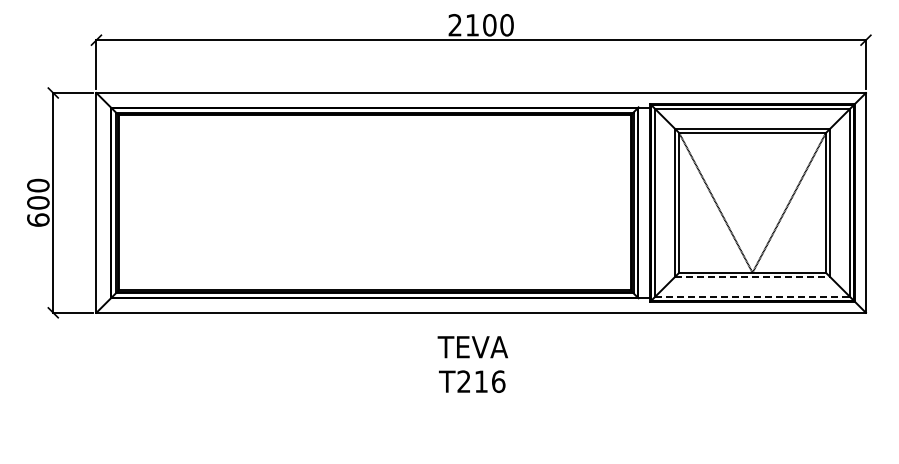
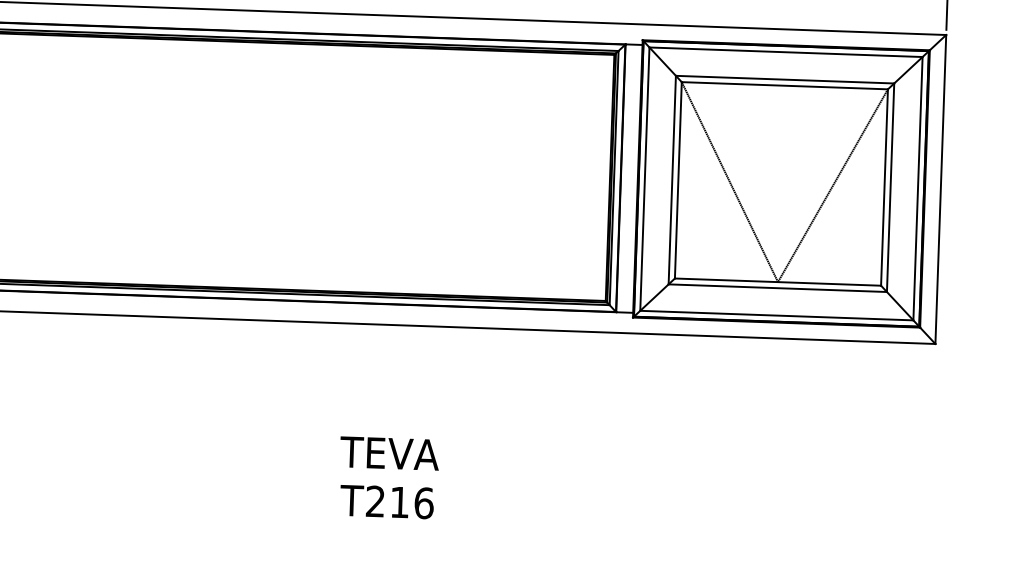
line: (752, 277) -> (777, 288), dashed -> solid
line: (753, 296) -> (778, 315), dashed -> solid
text: (472, 364) -> (388, 477), moved

